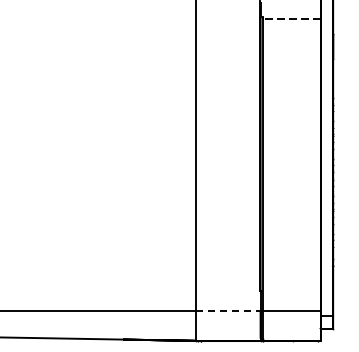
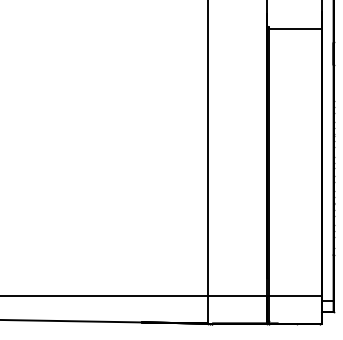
line: (291, 18) -> (295, 28), dashed -> solid
line: (228, 311) -> (237, 296), dashed -> solid

